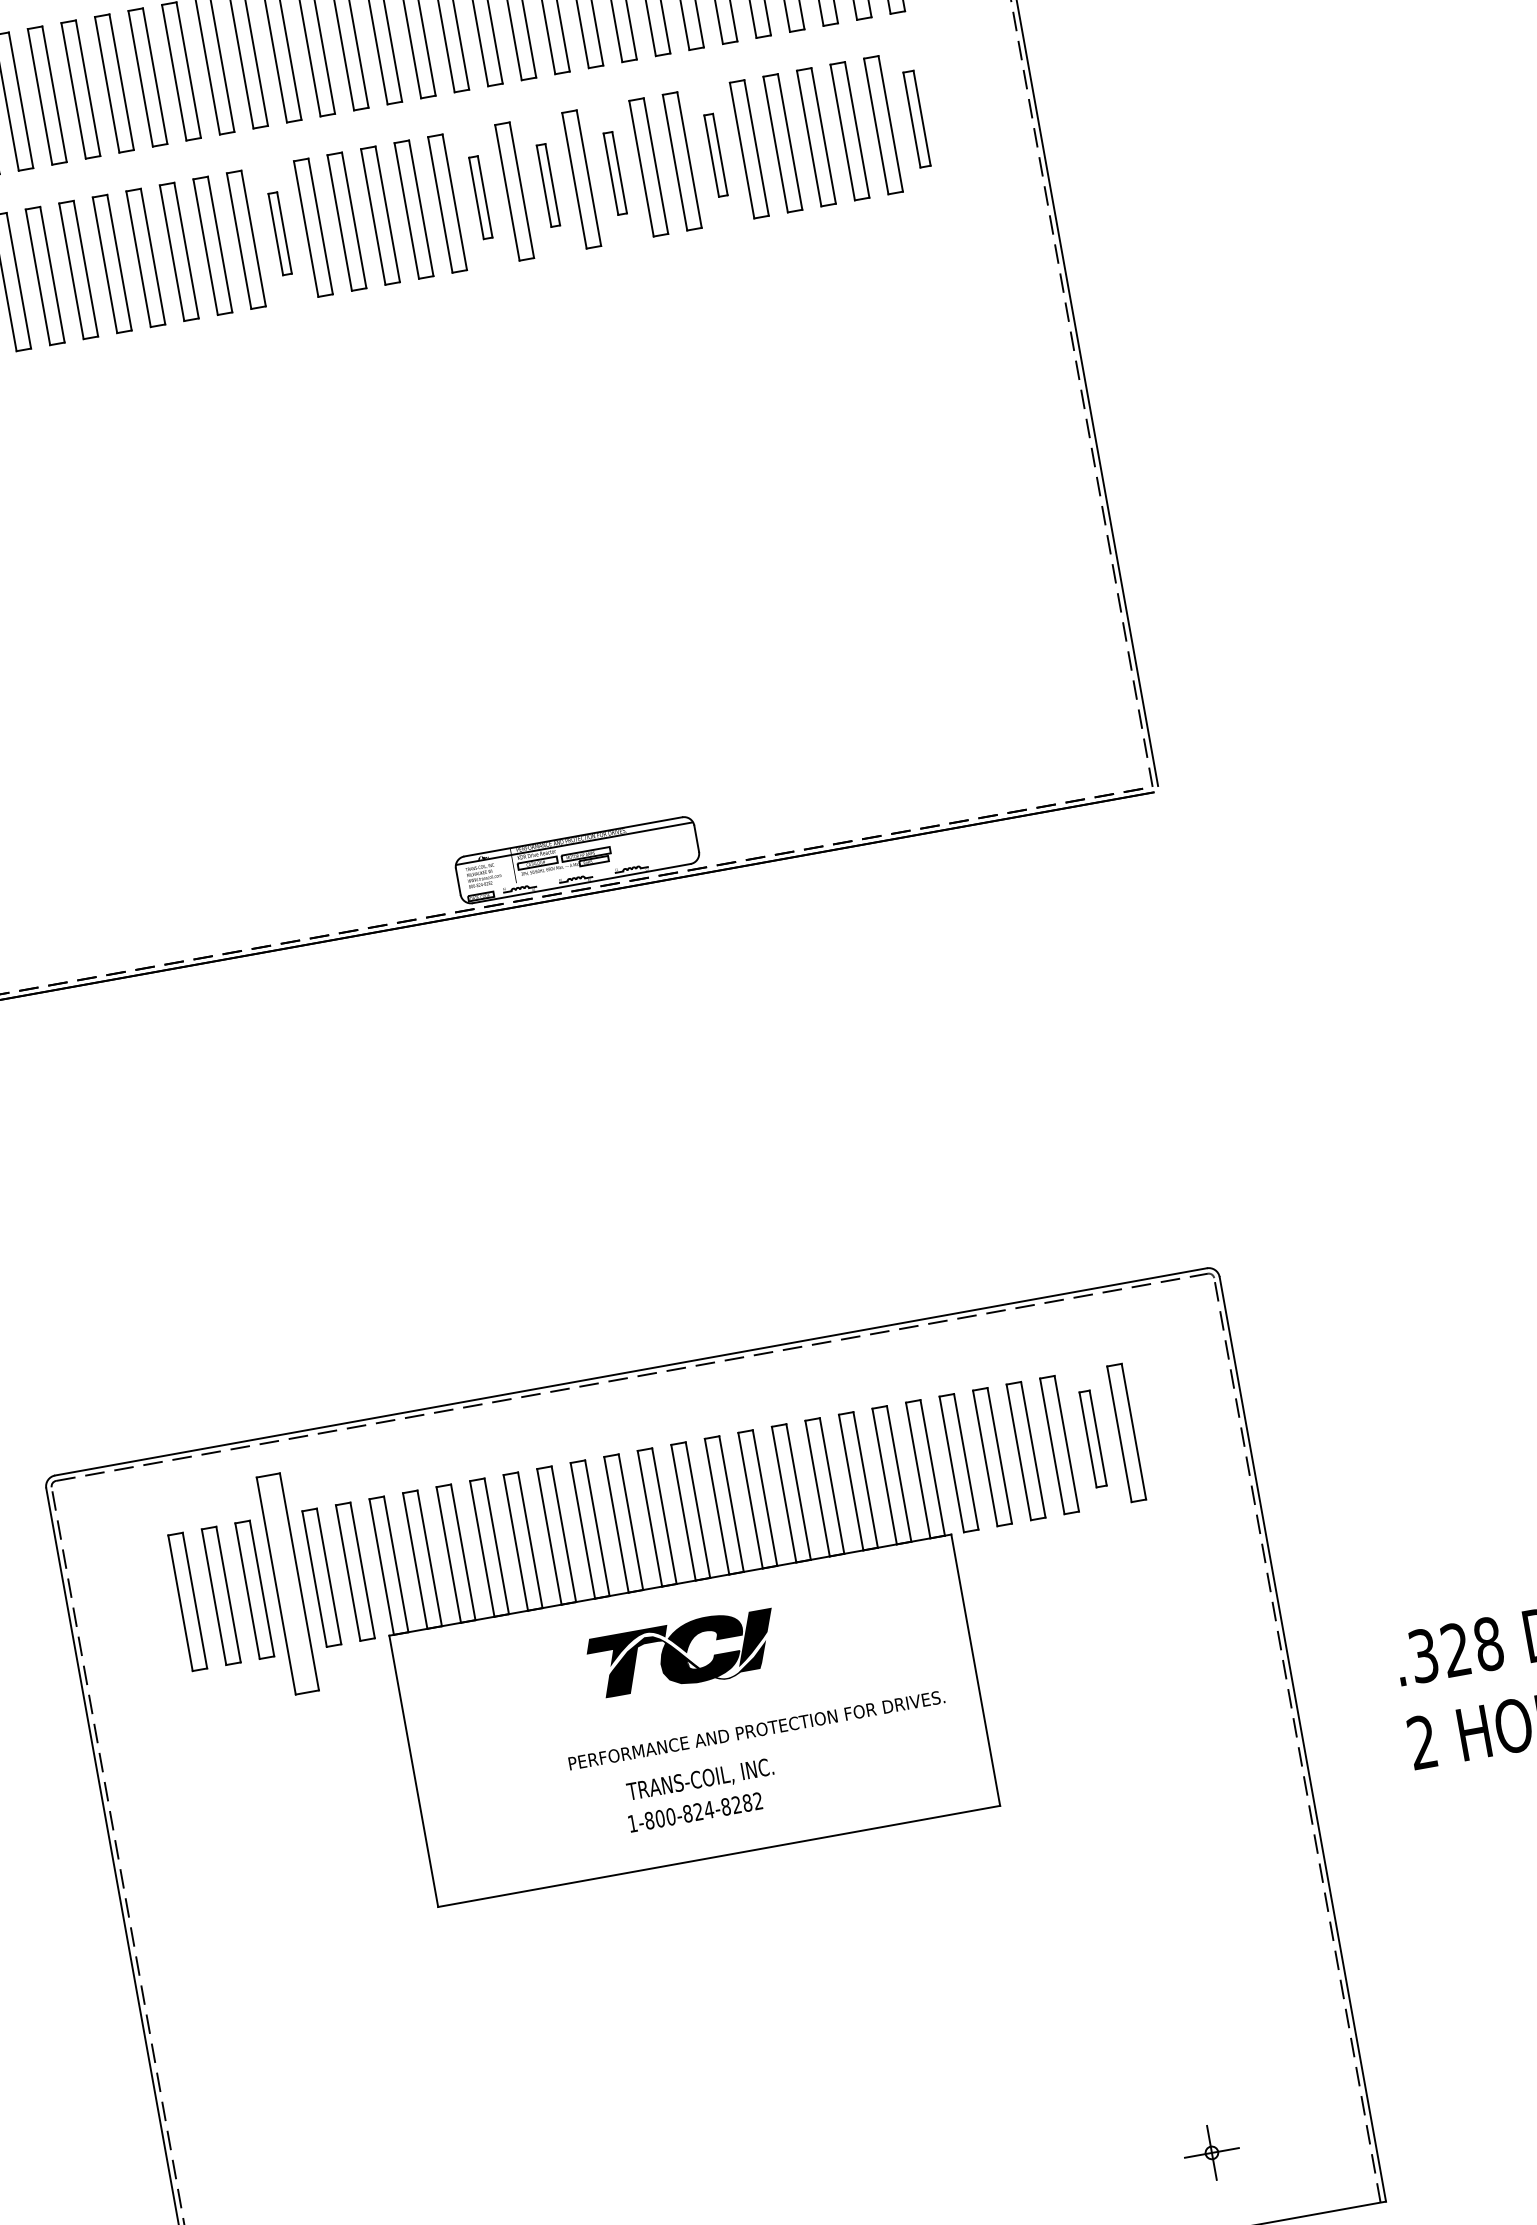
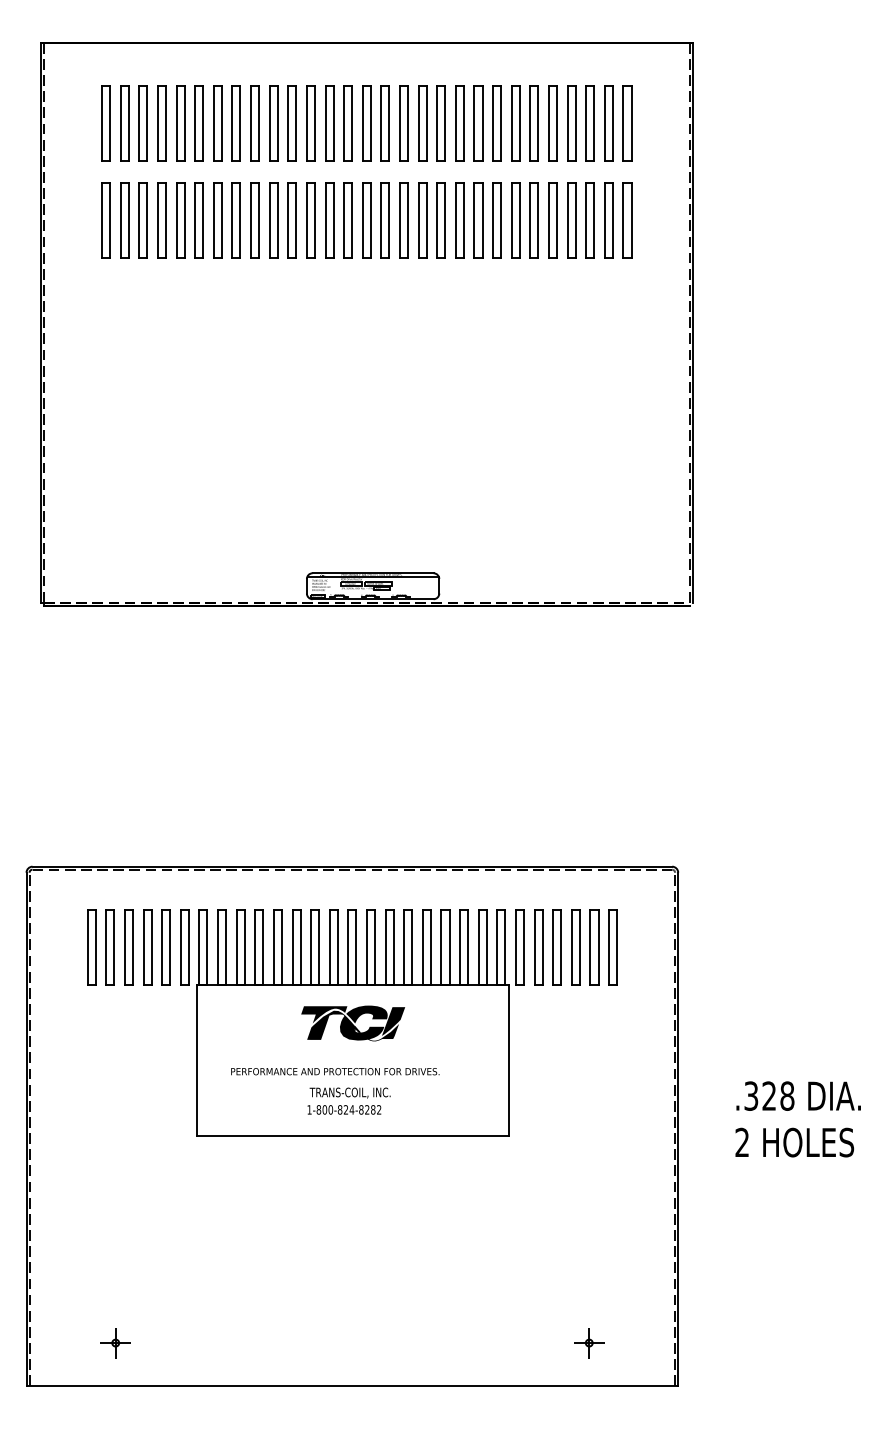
part: (917, 119) -> (627, 220), size x1.43
part: (715, 155) -> (515, 220), size x1.67
part: (614, 173) -> (459, 220), size x1.67
part: (547, 185) -> (422, 220), size x1.67
part: (479, 197) -> (384, 220), size x1.67
part: (279, 233) -> (273, 220), size x1.67
part: (1093, 1438) -> (594, 947), size x1.43
part: (288, 1583) -> (147, 947), size x0.62
text: (757, 1729) -> (335, 1071), moved

